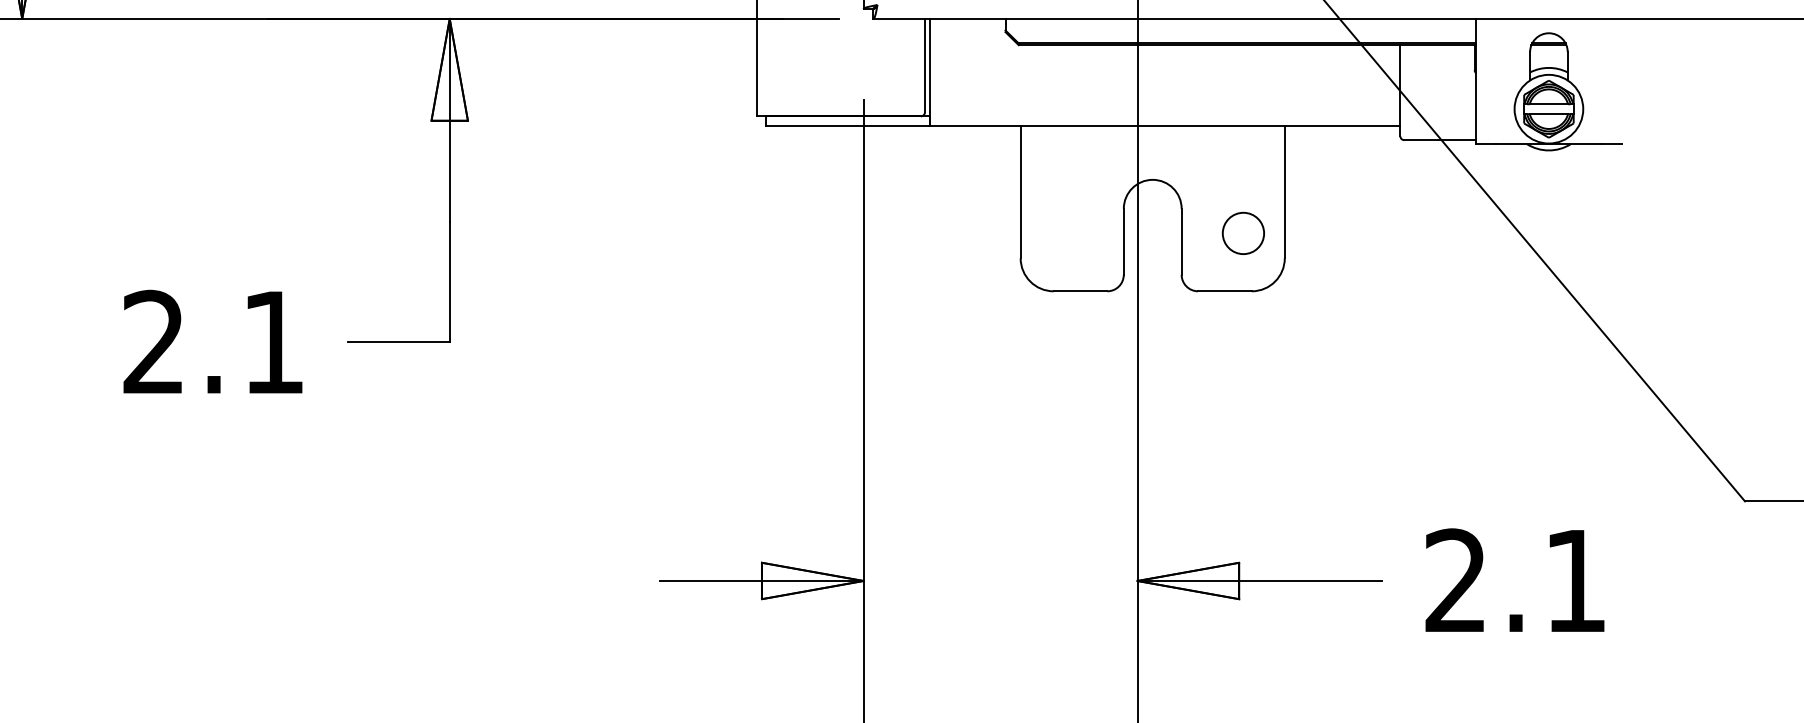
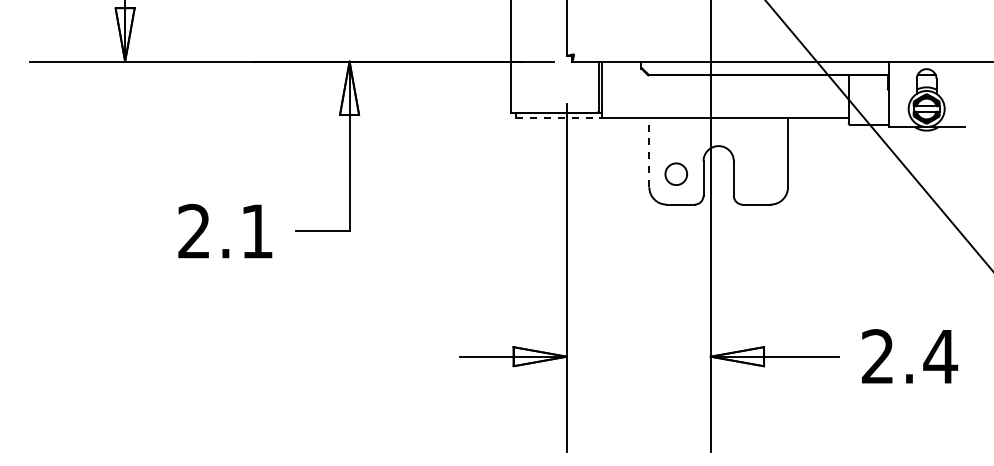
line: (847, 125) -> (558, 117), solid -> dashed
line: (1020, 192) -> (649, 152), solid -> dashed
circle: (1241, 232) -> (675, 173), moved
text: (1575, 580) -> (940, 356), 2.1 -> 2.4

